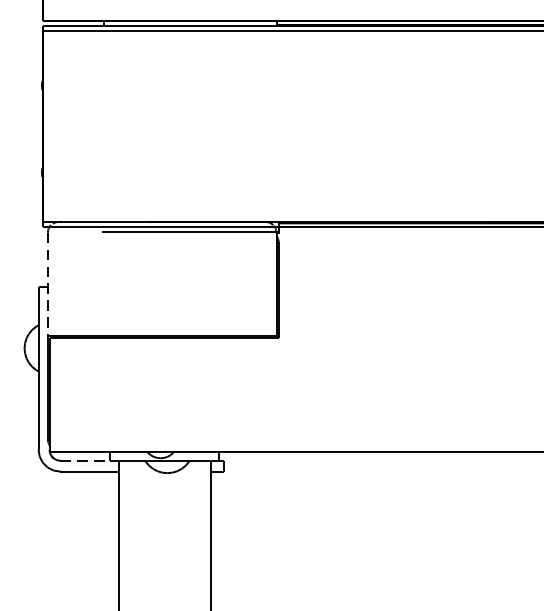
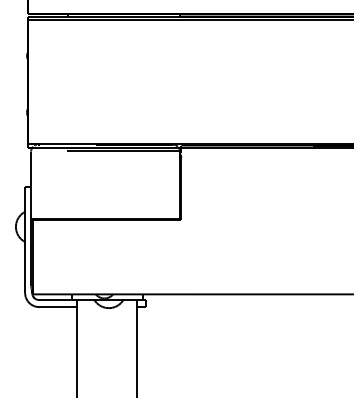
line: (48, 284) -> (31, 185), dashed -> solid
line: (85, 461) -> (55, 300), dashed -> solid

